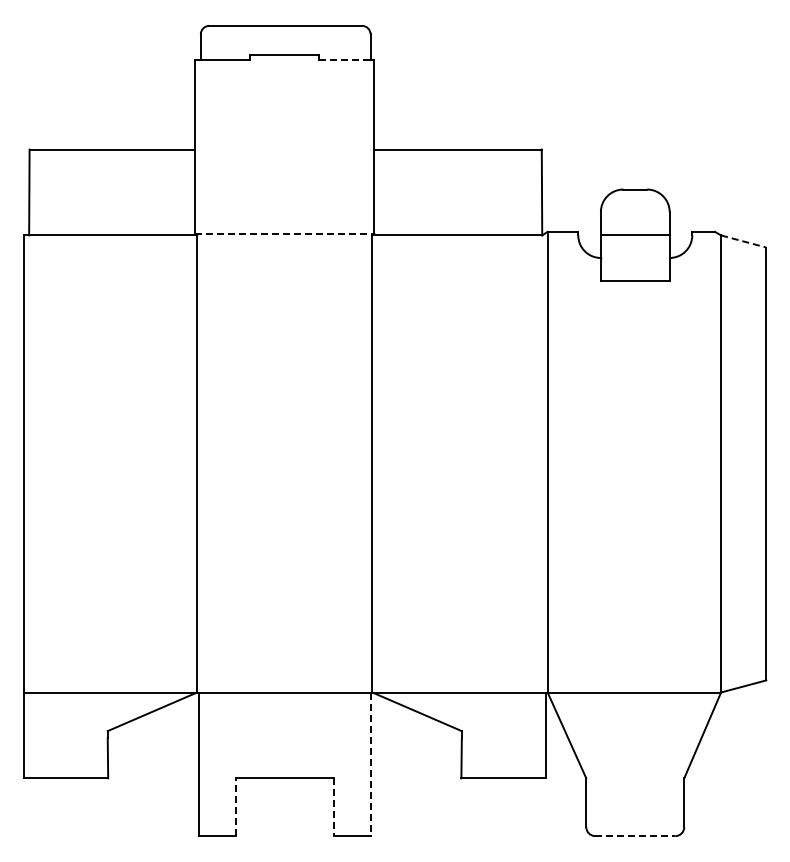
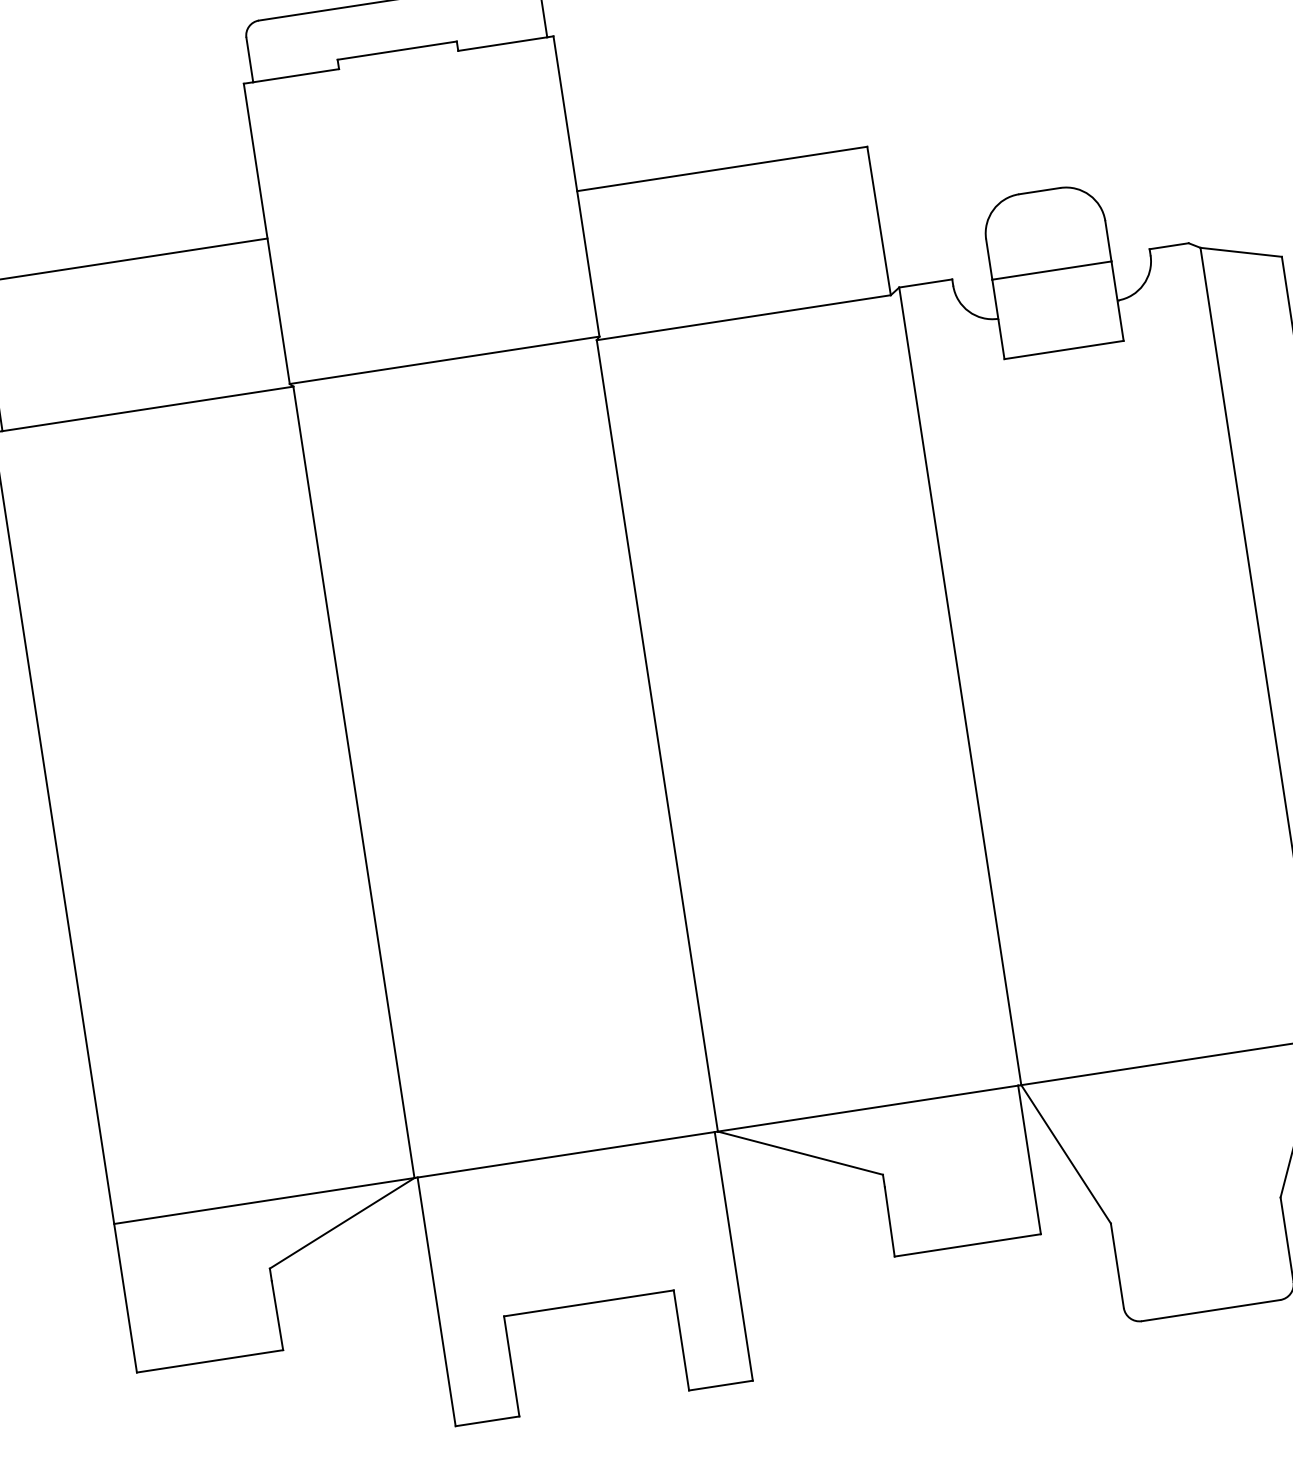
line: (344, 60) -> (502, 44), dashed -> solid
line: (285, 233) -> (445, 359), dashed -> solid
line: (744, 241) -> (1242, 252), dashed -> solid
line: (370, 764) -> (733, 1256), dashed -> solid
line: (235, 807) -> (511, 1366), dashed -> solid
line: (333, 807) -> (680, 1340), dashed -> solid
line: (635, 836) -> (1211, 1311), dashed -> solid

